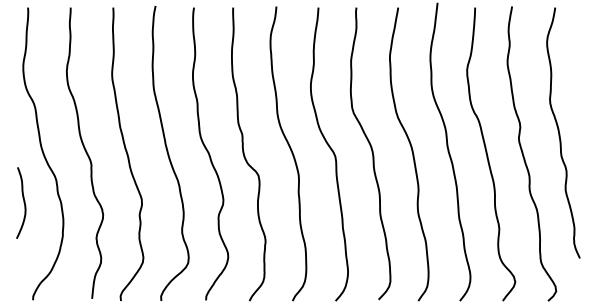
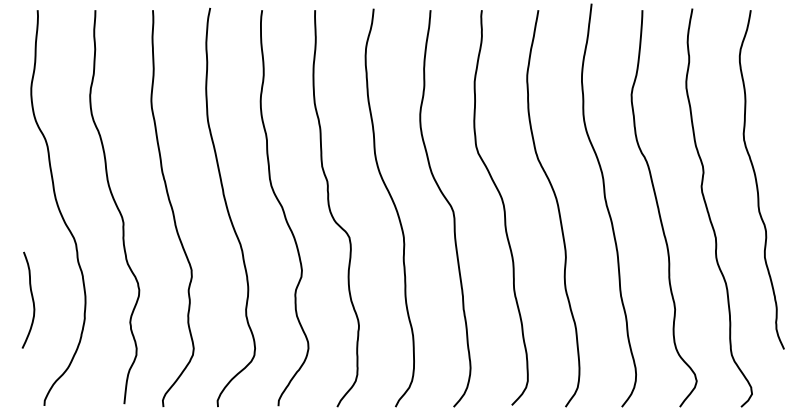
curve: (23, 202) -> (31, 299), moved

